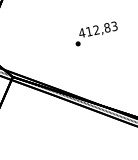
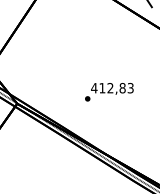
text: (96, 34) -> (109, 92), moved

